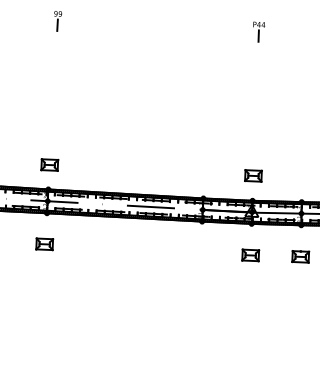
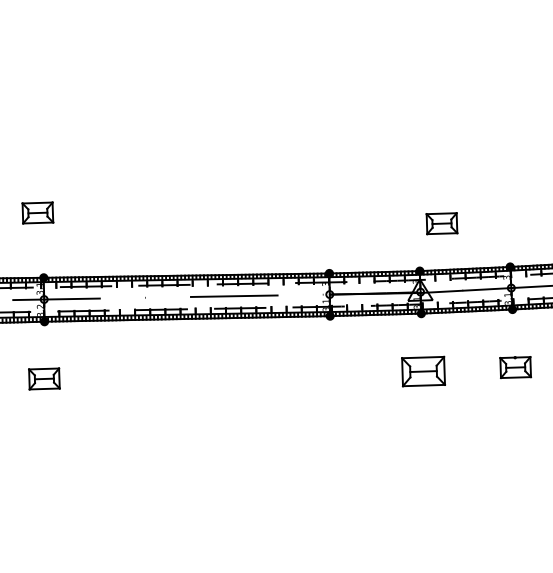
part: (49, 164) -> (37, 212), moved
part: (253, 175) -> (441, 222), moved
part: (250, 255) -> (423, 371), size x1.4

